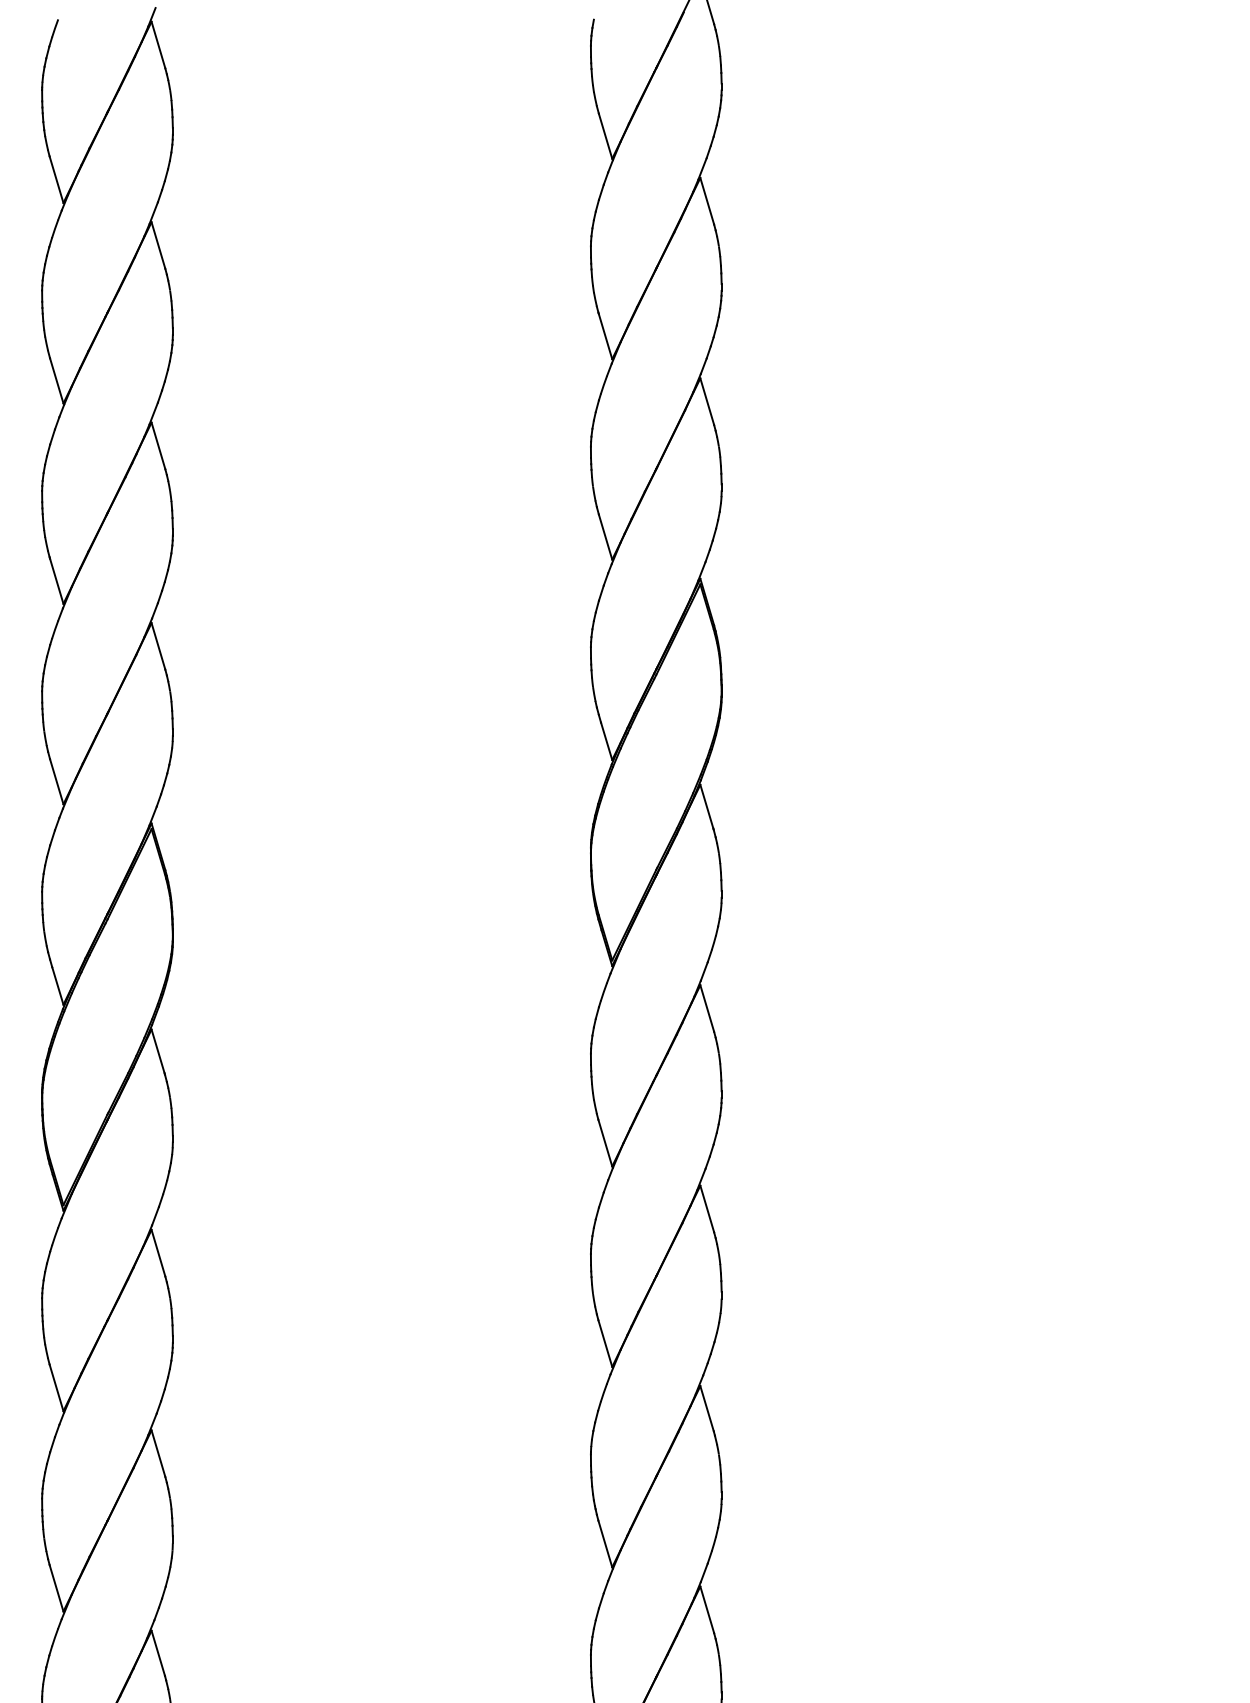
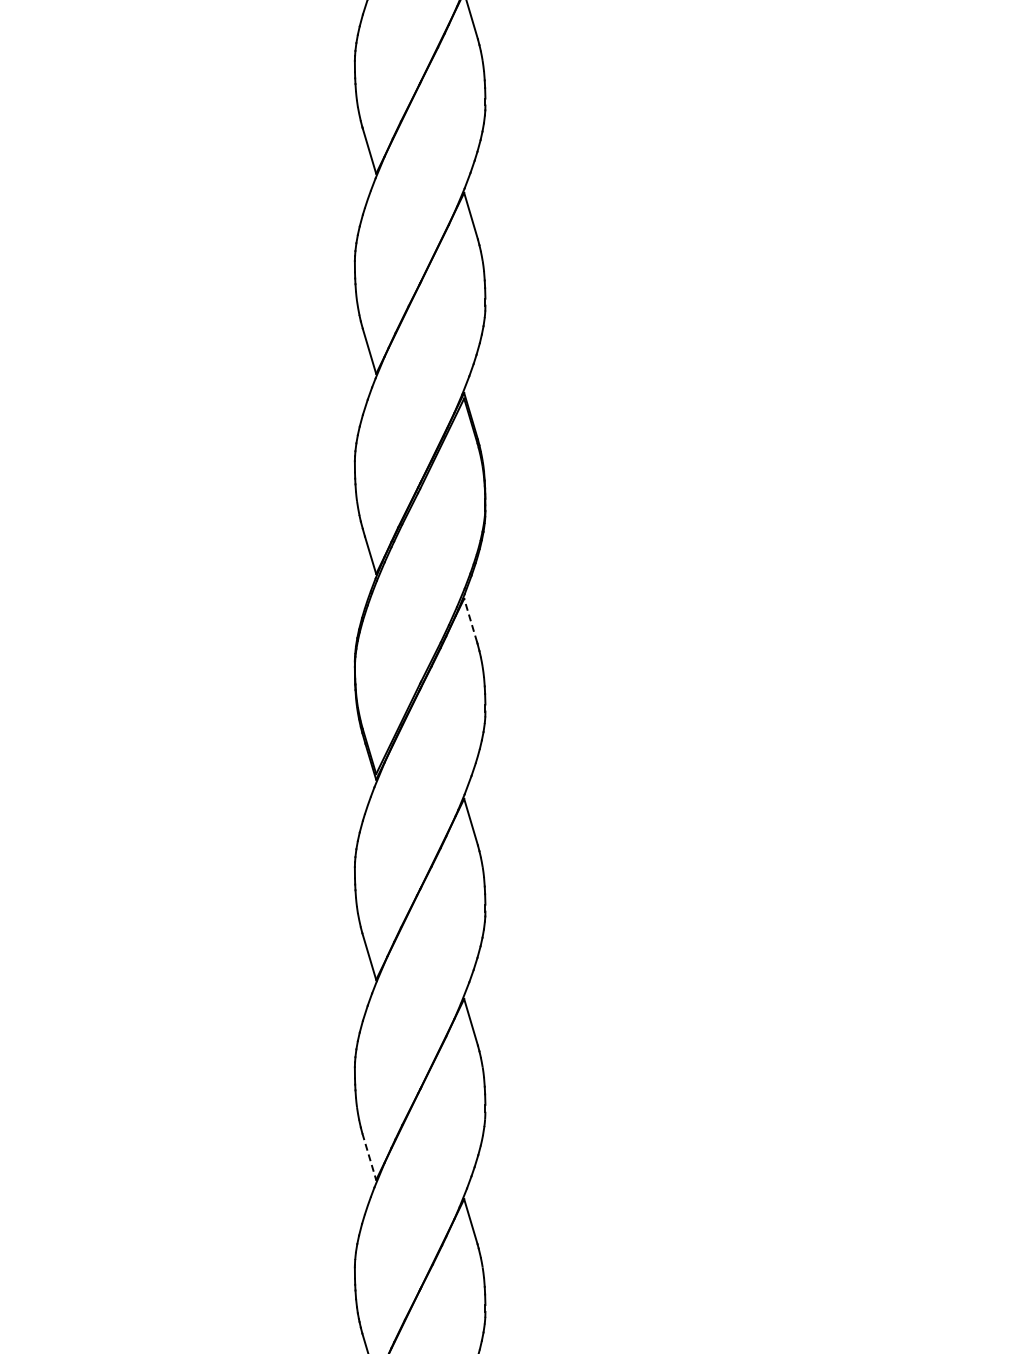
line: (706, 806) -> (470, 620), solid -> dashed
line: (605, 1344) -> (369, 1157), solid -> dashed

